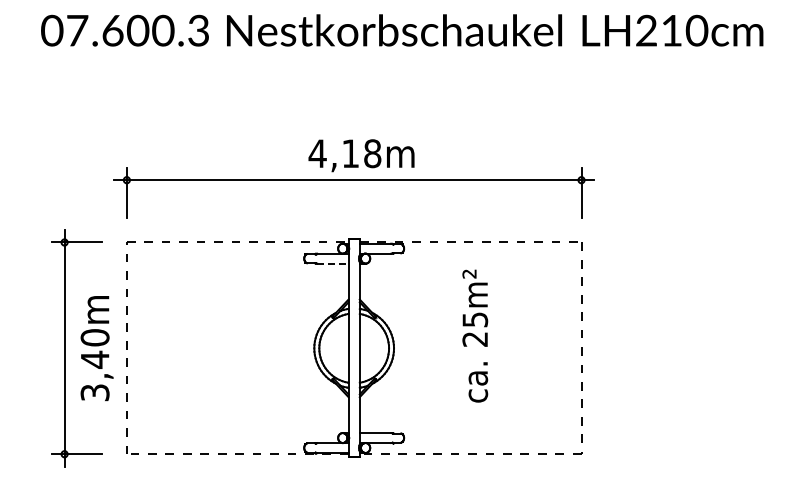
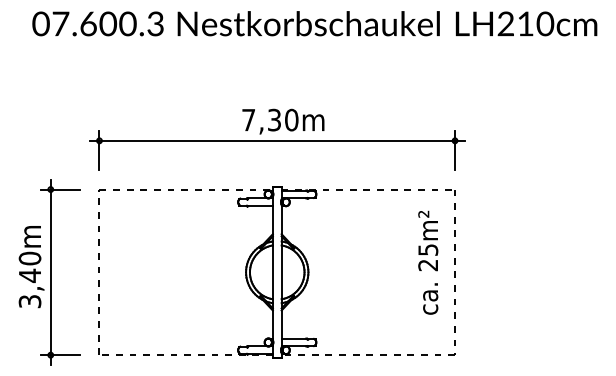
text: (344, 153) -> (269, 119), 4,18m -> 7,30m
line: (332, 263) -> (260, 205), dashed -> solid
text: (475, 335) -> (428, 262), moved
text: (96, 348) -> (31, 266), moved

